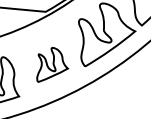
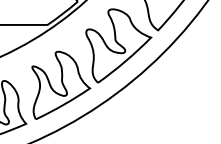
part: (53, 65) -> (61, 84), size x1.67

